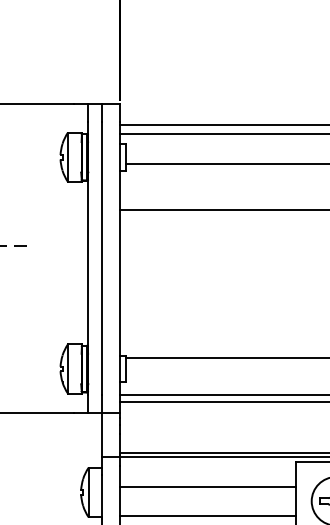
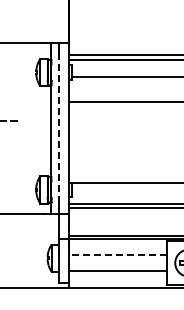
line: (102, 258) -> (59, 128), solid -> dashed
line: (207, 487) -> (117, 255), solid -> dashed

